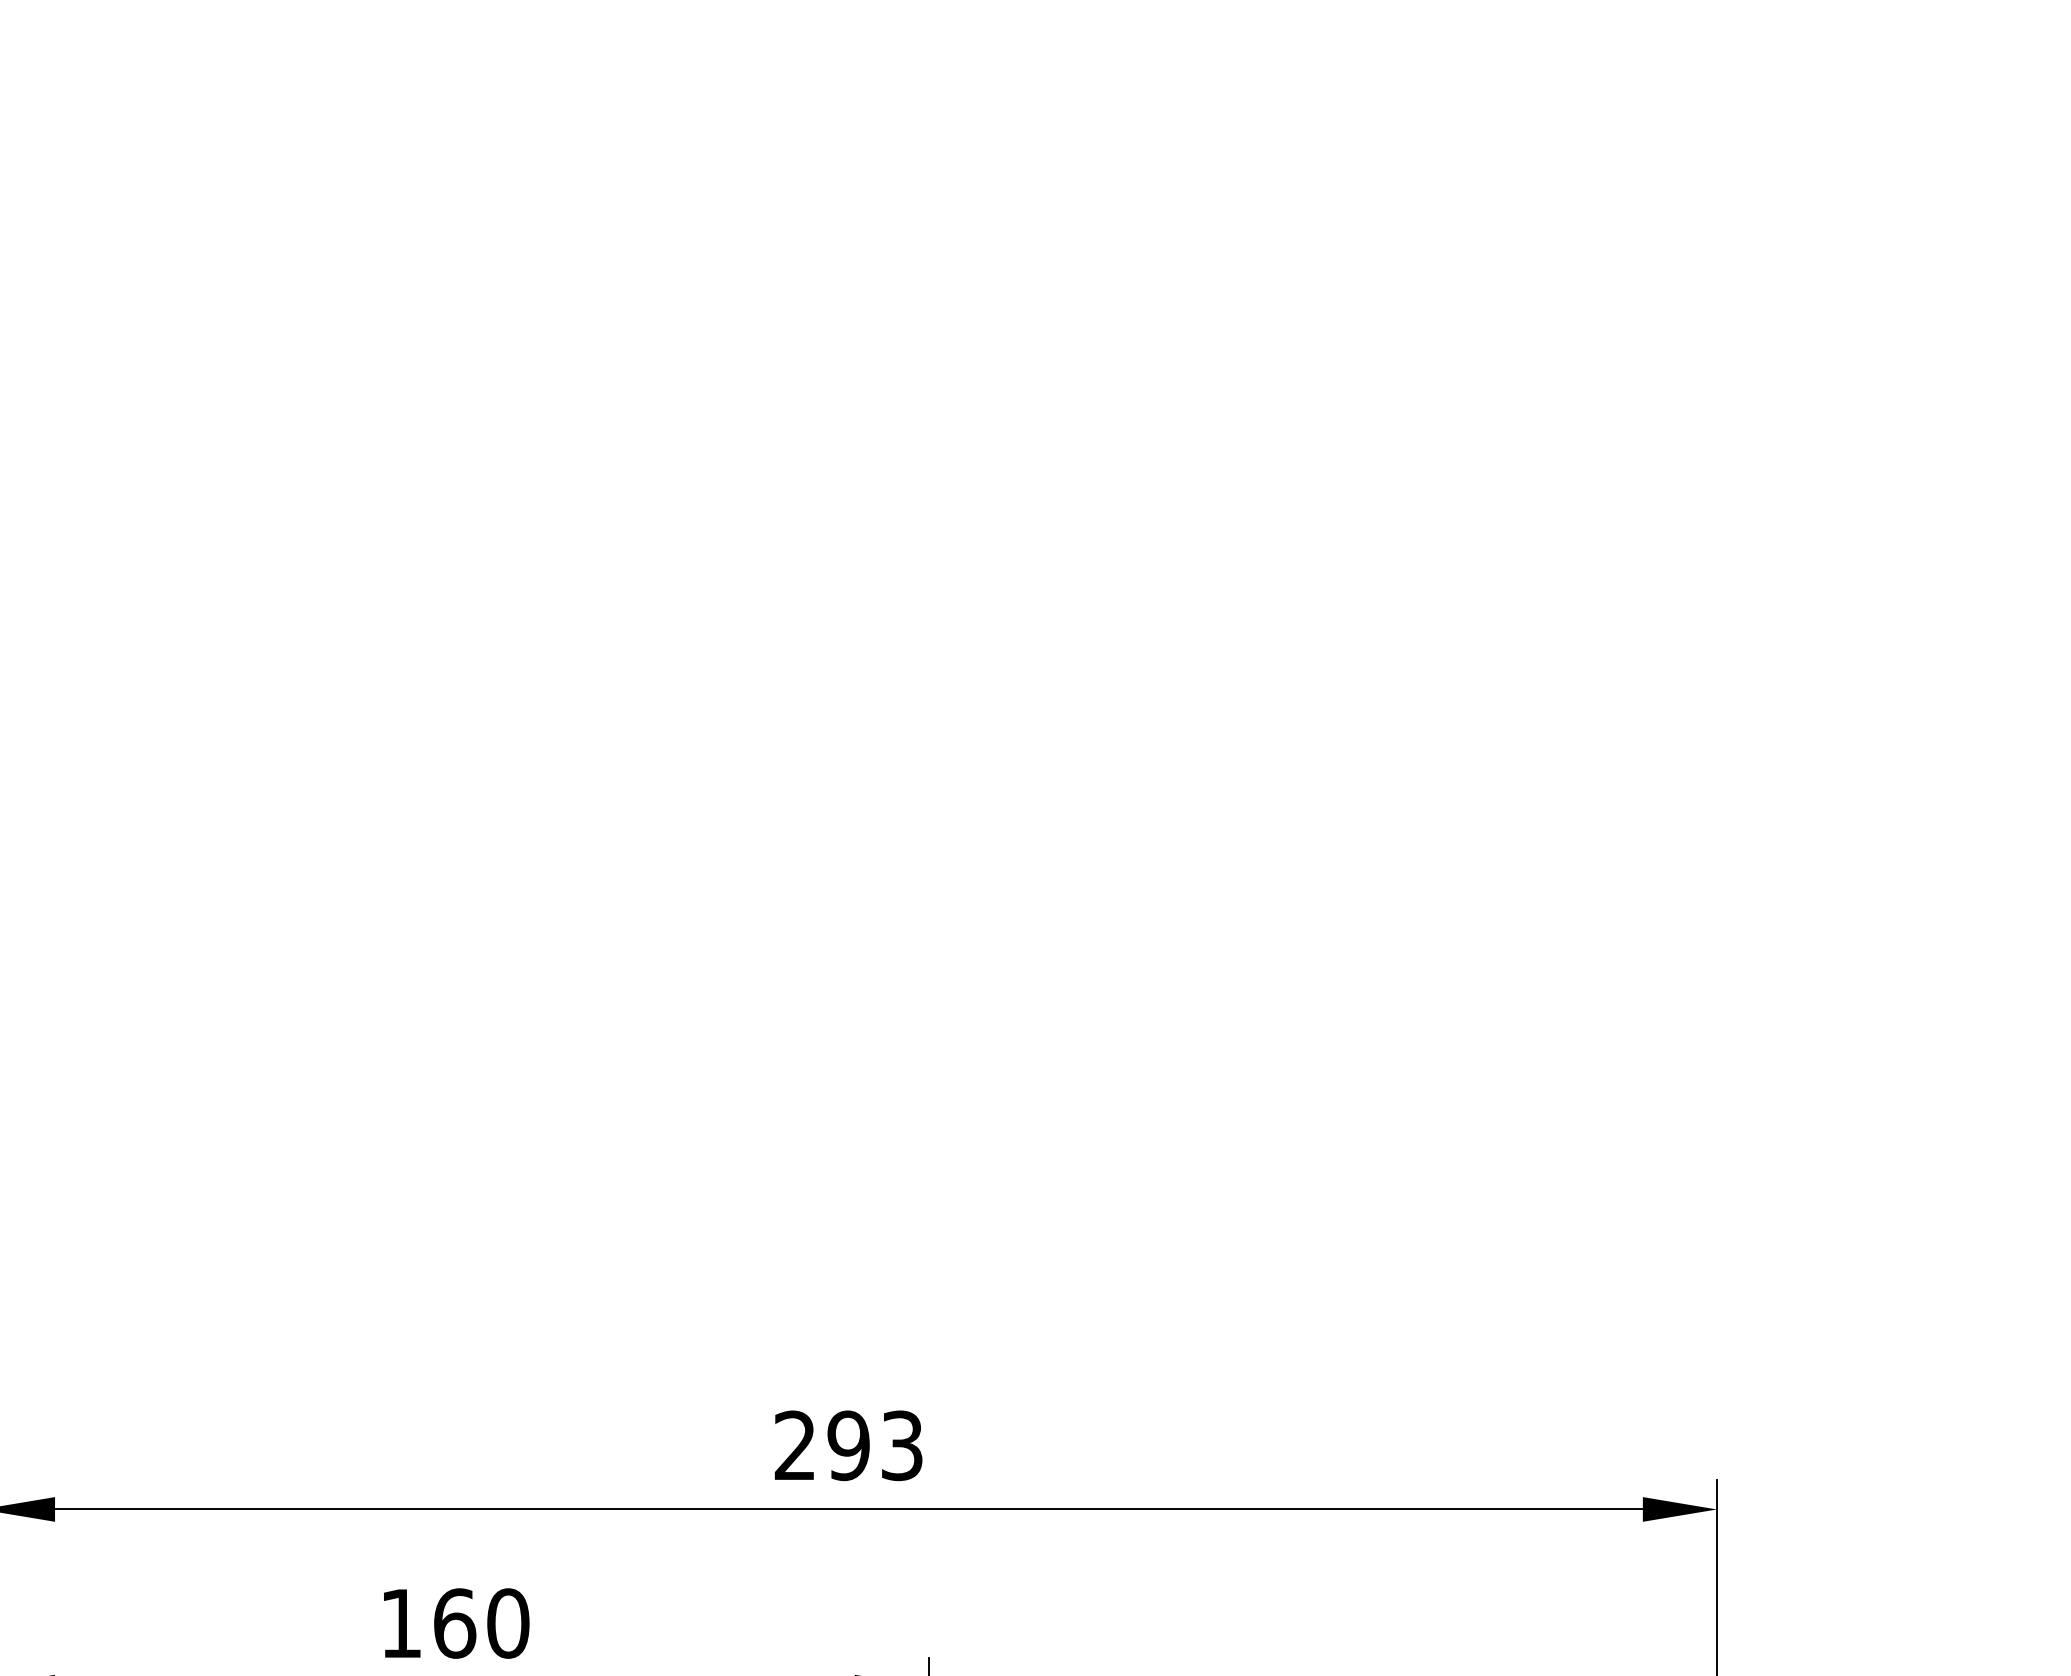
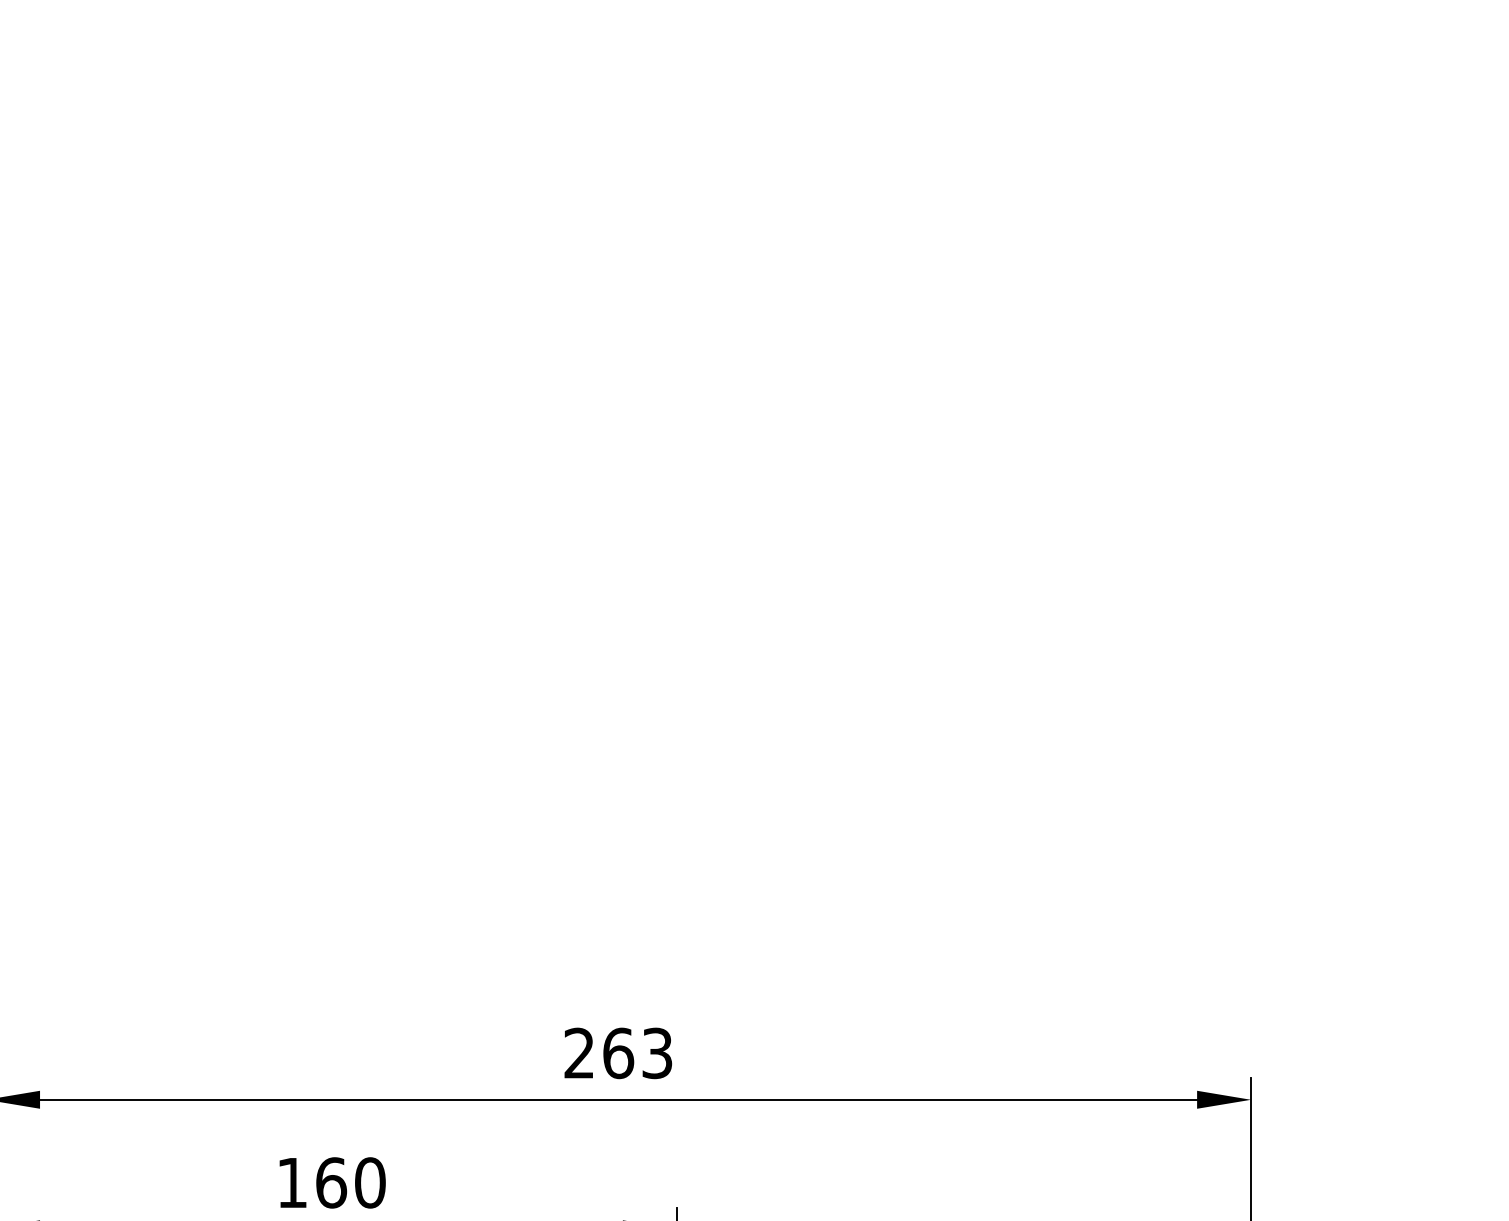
text: (848, 1445) -> (618, 1053), 293 -> 263

